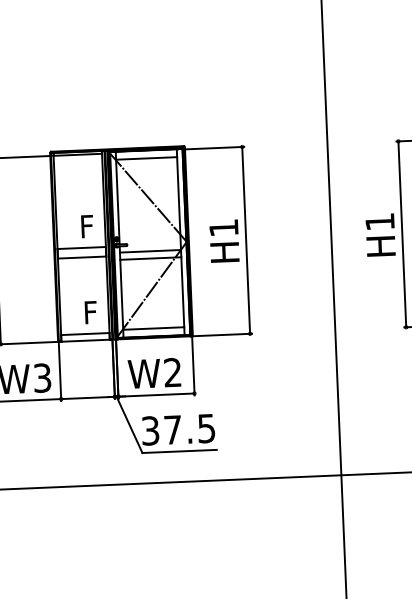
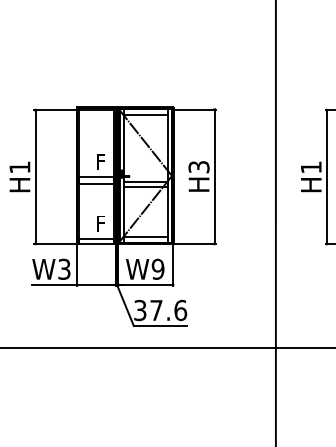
text: (223, 228) -> (198, 167), H1 -> H3
text: (171, 371) -> (157, 268), W2 -> W9
text: (206, 428) -> (180, 310), 37.5 -> 37.6

